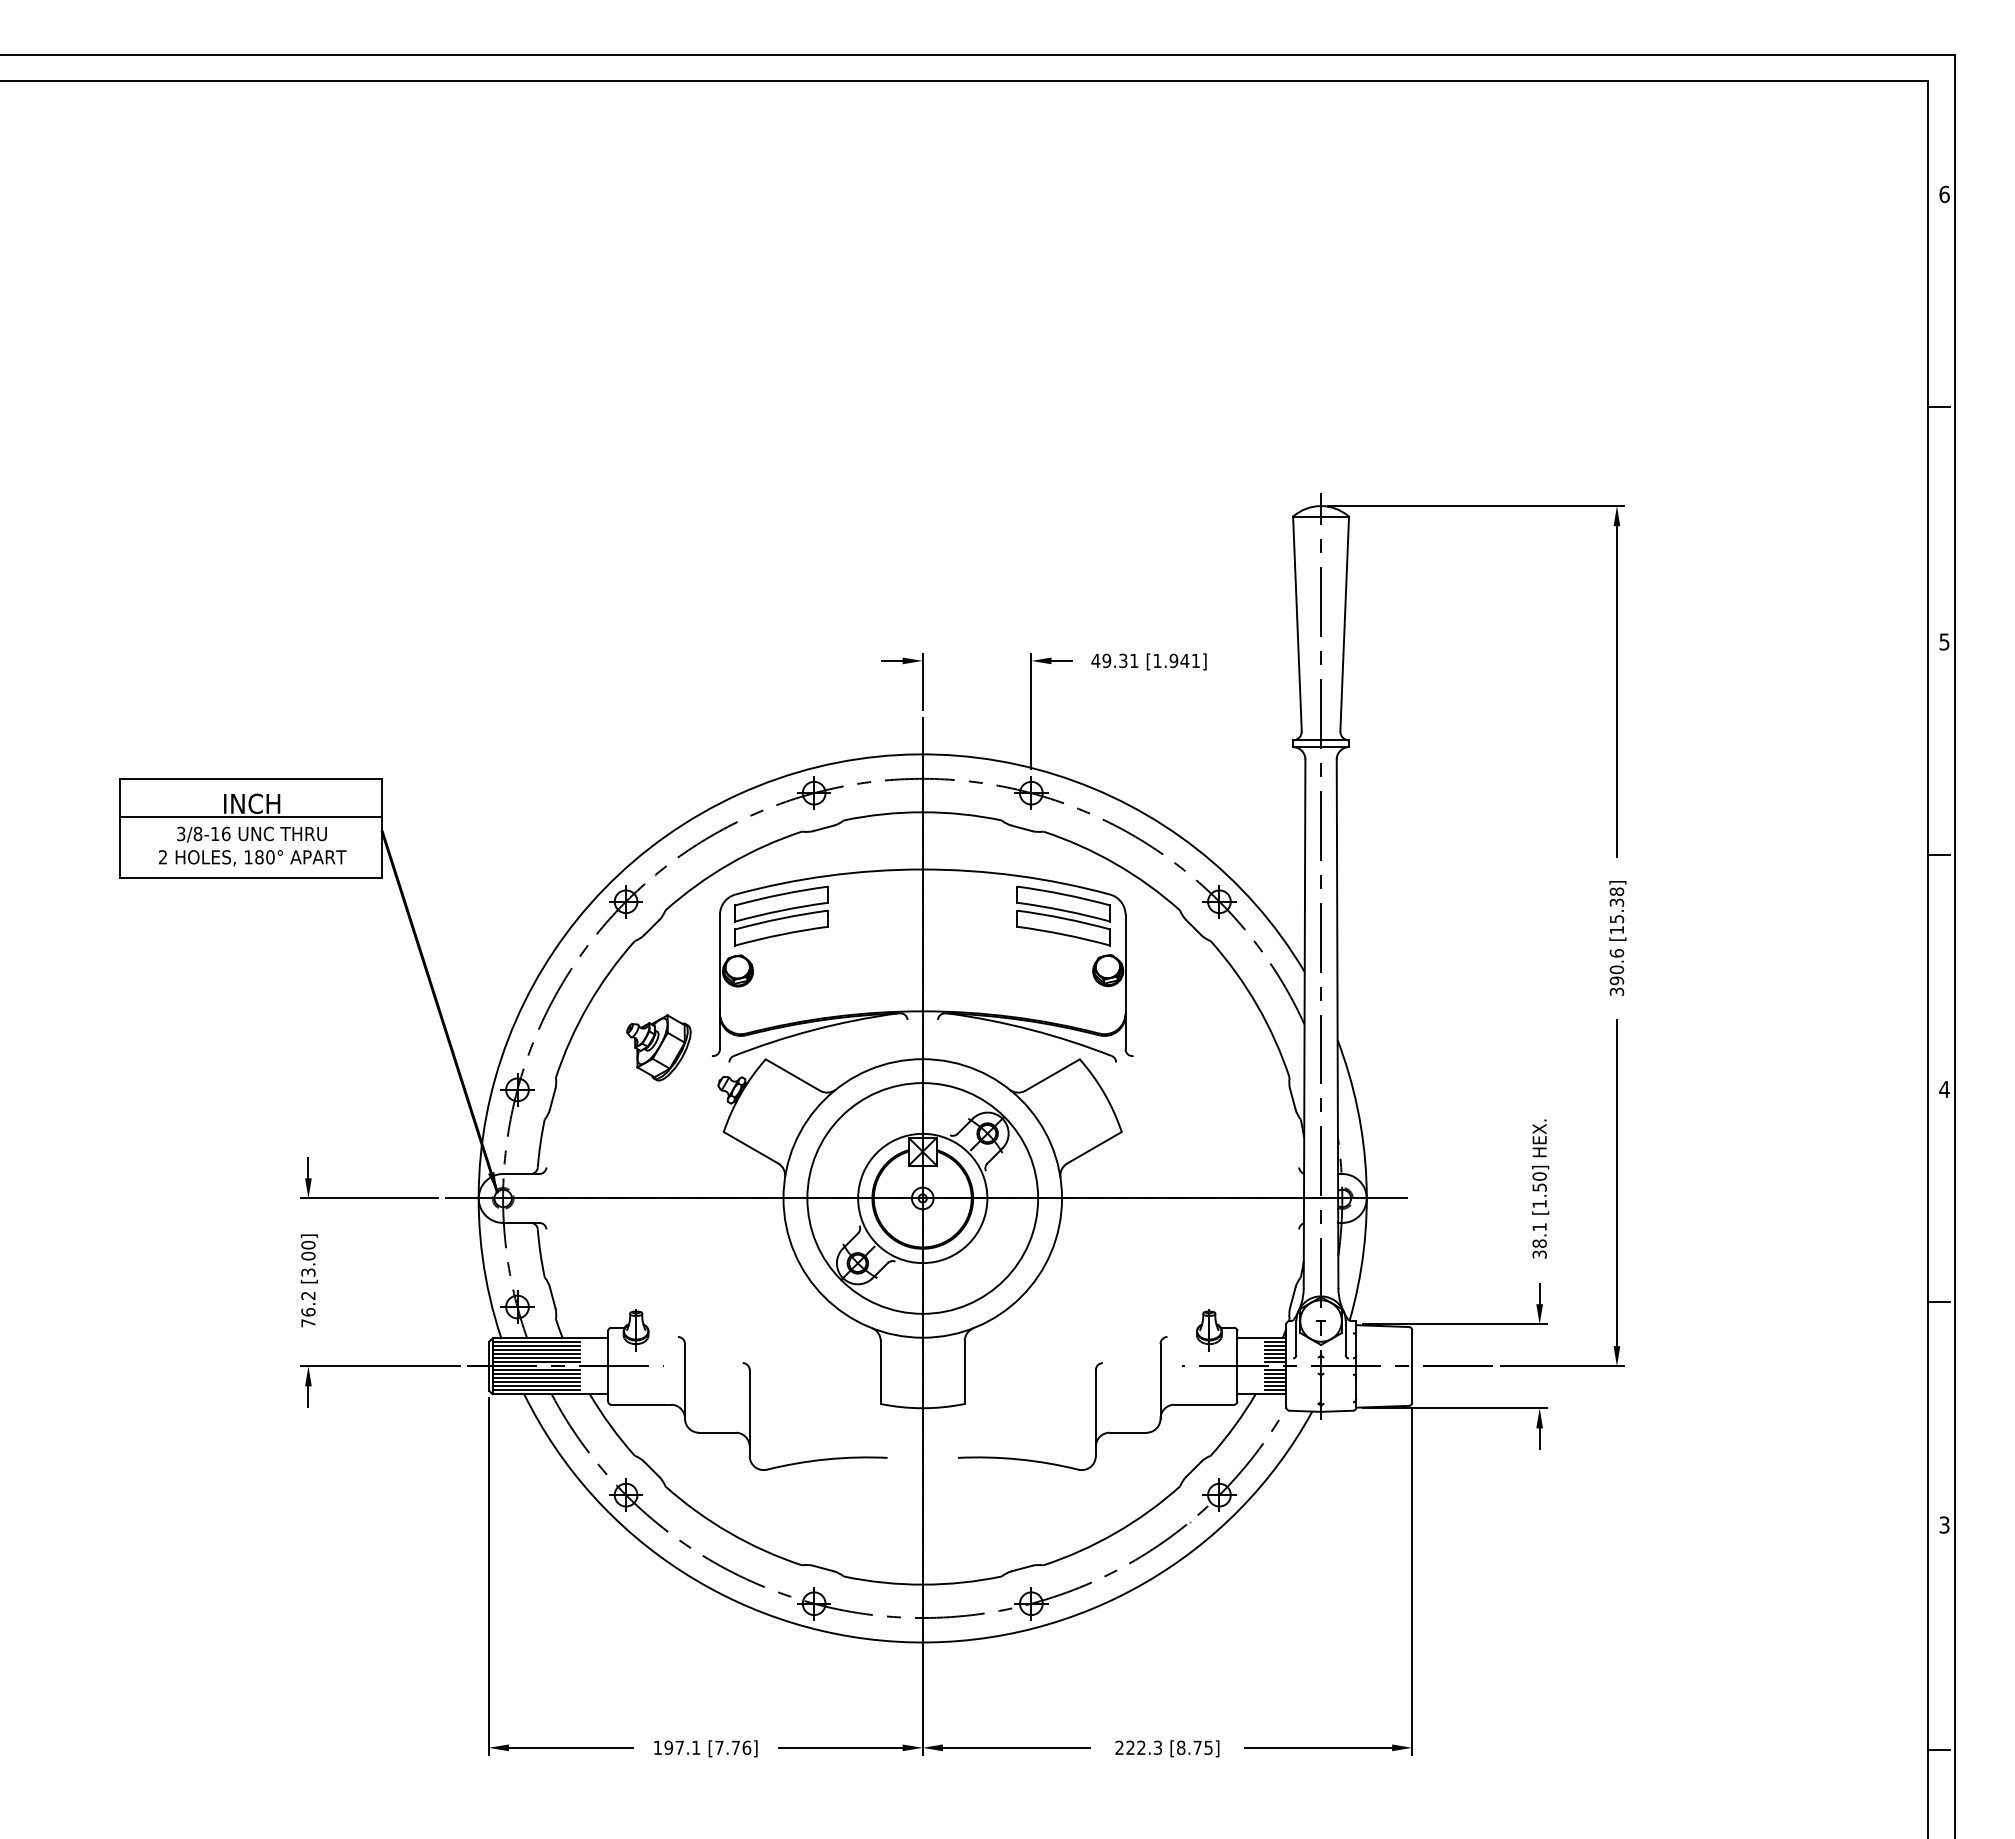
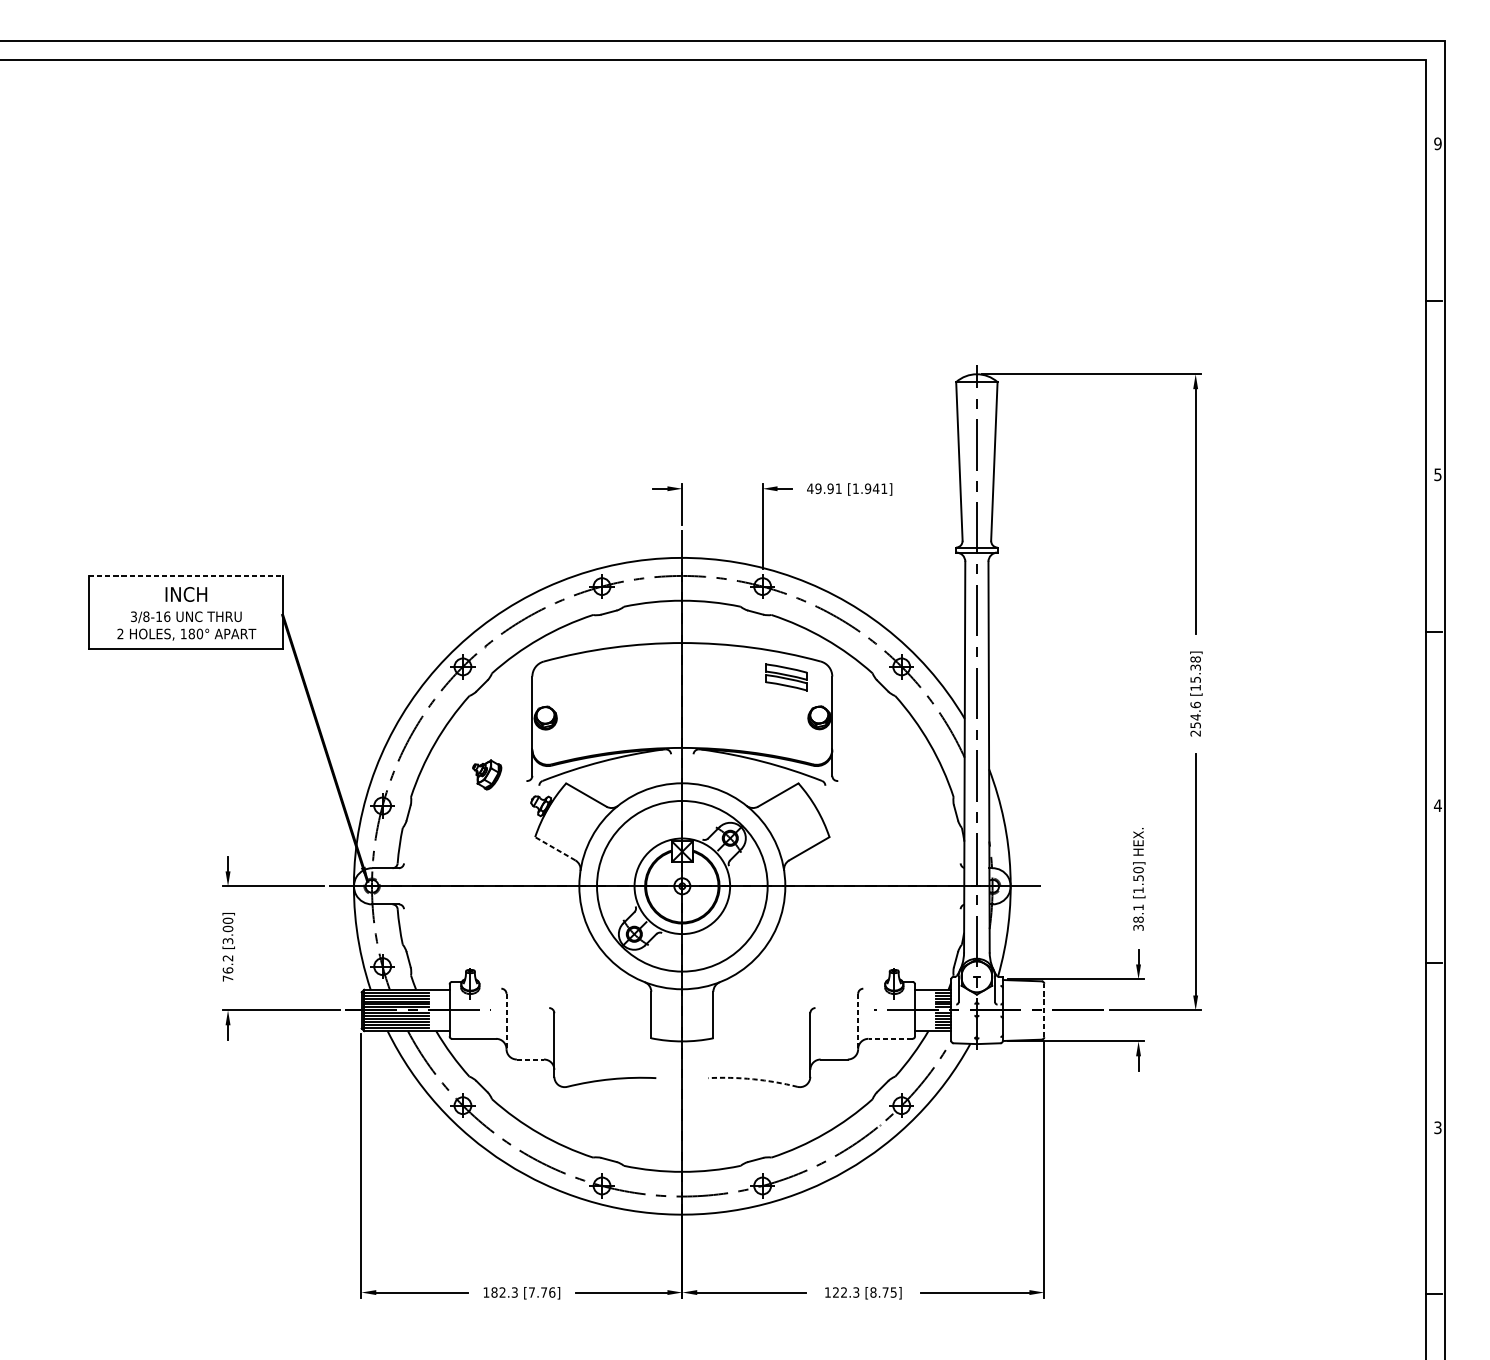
text: (1944, 194) -> (1437, 143), 6 -> 9
text: (1123, 660) -> (830, 488), 49.31 -> 49.91
line: (251, 778) -> (185, 575), solid -> dashed
line: (251, 817) -> (185, 604), removed
part: (781, 915) -> (577, 677), removed
part: (1063, 915) -> (786, 677), size x0.6
text: (1616, 980) -> (1195, 725), 390.6 -> 254.6
part: (658, 1047) -> (486, 774), size x0.6
line: (750, 1147) -> (554, 848), solid -> dashed
line: (1412, 1365) -> (1044, 1009), solid -> dashed
line: (685, 1381) -> (506, 1021), solid -> dashed
line: (1160, 1381) -> (858, 1021), solid -> dashed
line: (1204, 1404) -> (890, 1038), solid -> dashed
line: (717, 1432) -> (530, 1059), solid -> dashed
arc: (1018, 1459) -> (753, 1079), solid -> dashed
text: (682, 1747) -> (504, 1292), 197.1 -> 182.3
text: (1119, 1747) -> (827, 1292), 222.3 -> 122.3

